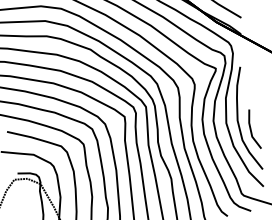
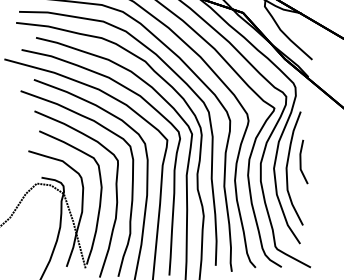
line: (251, 129) -> (301, 161), moved

